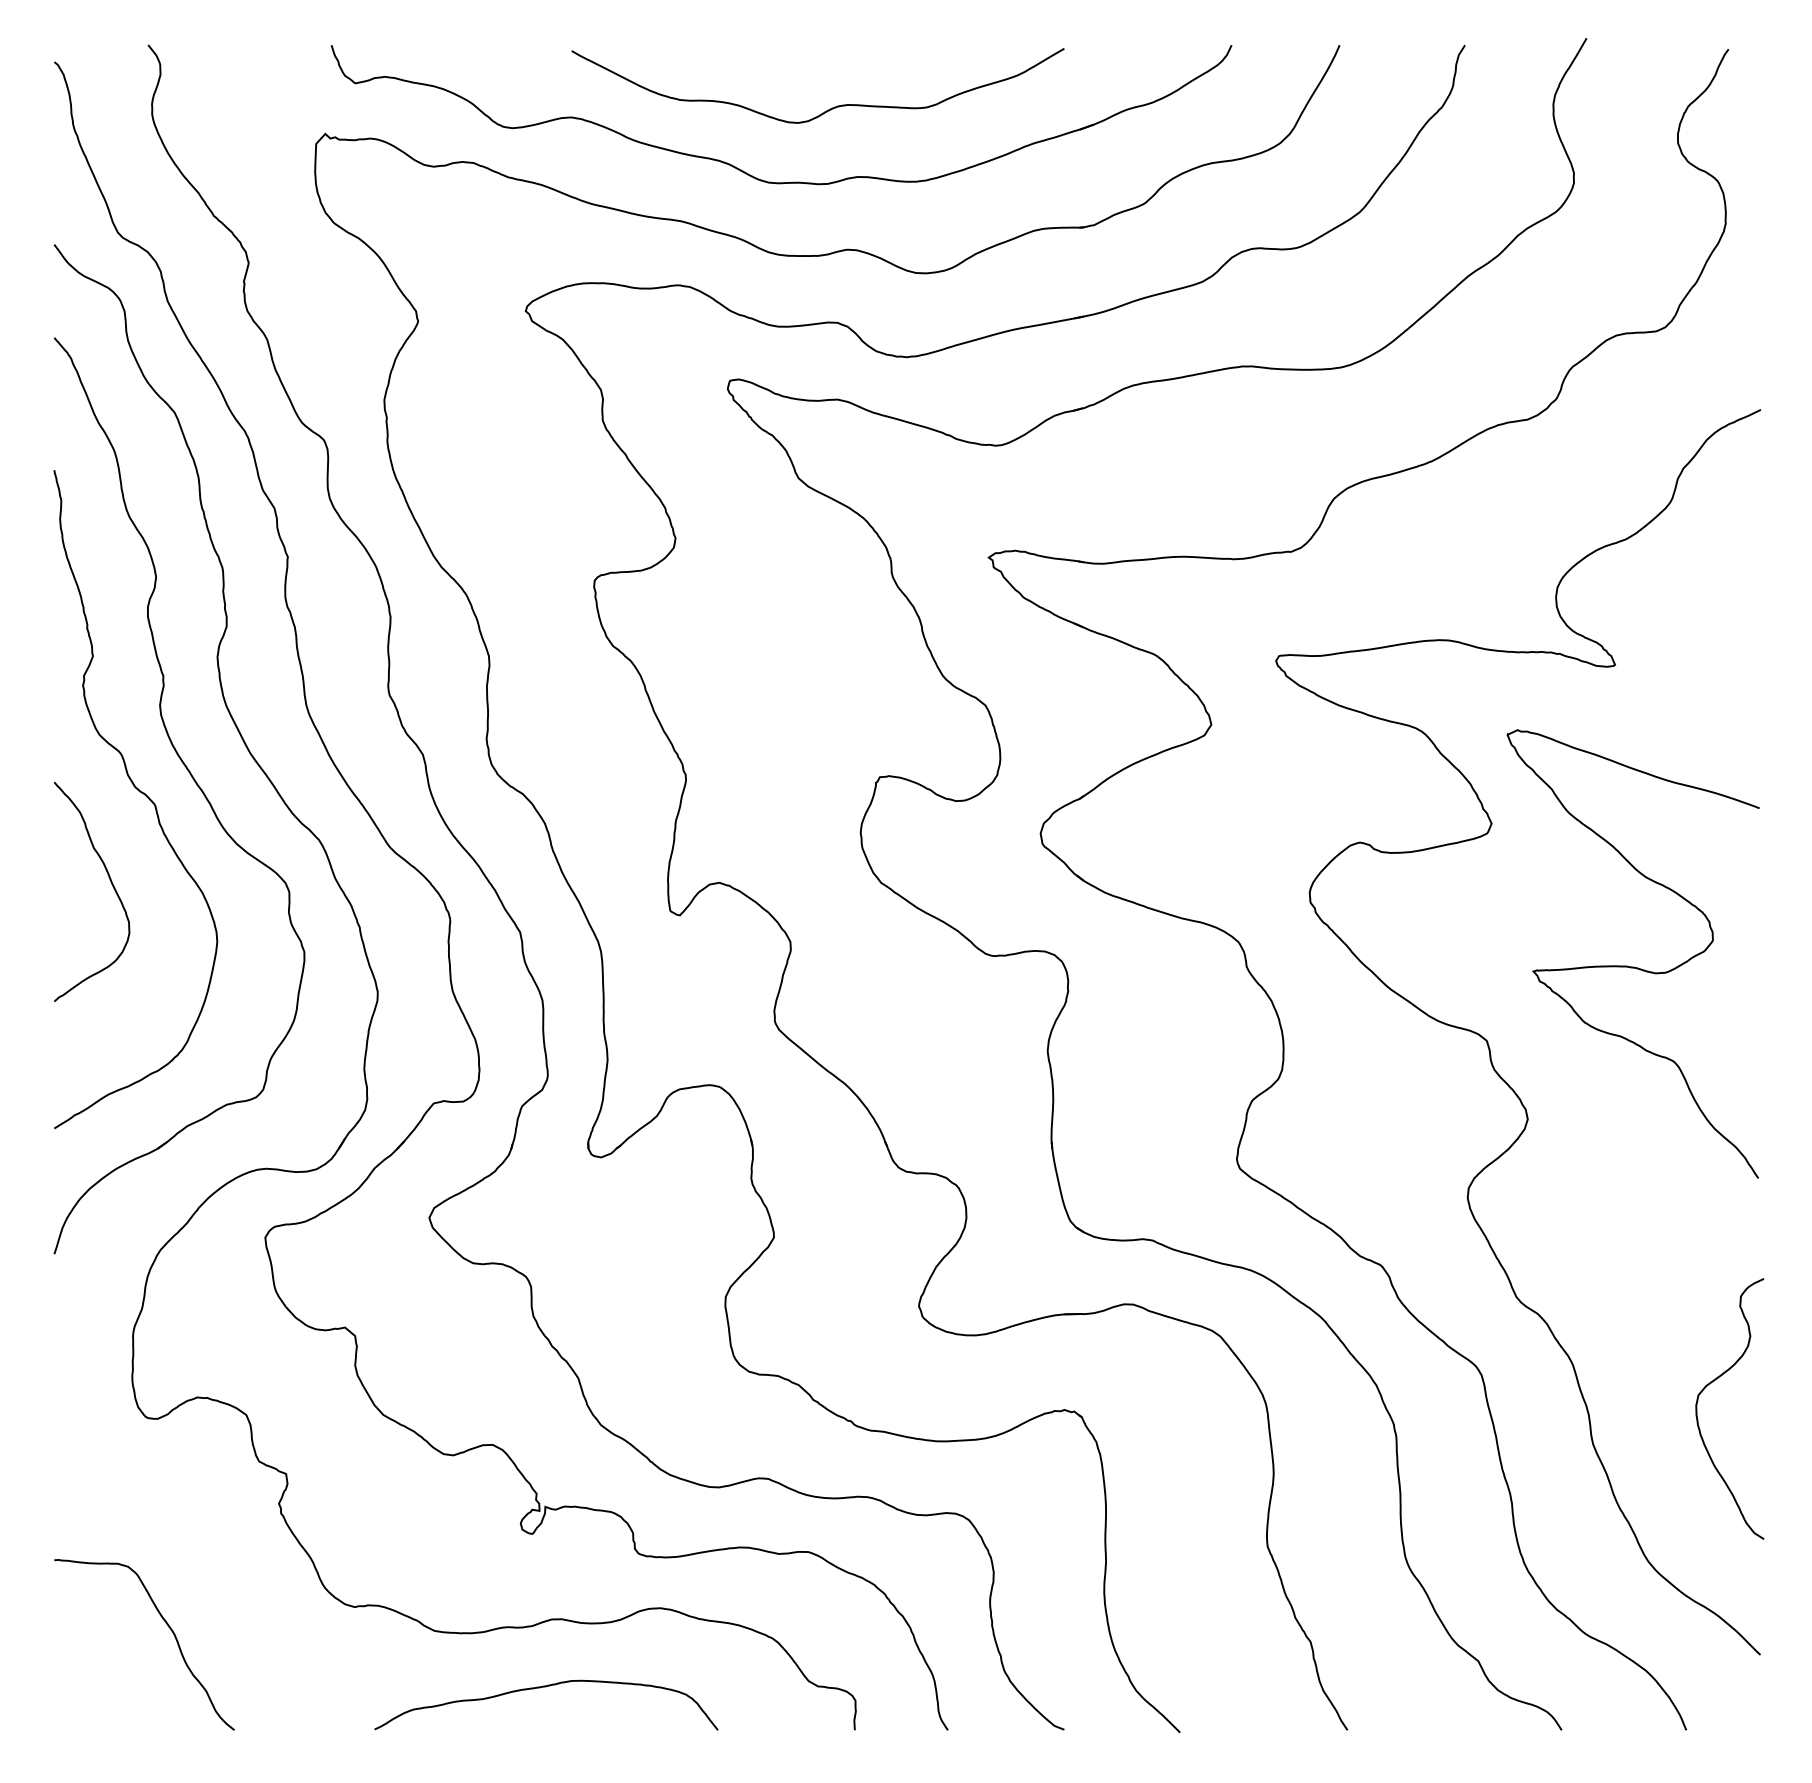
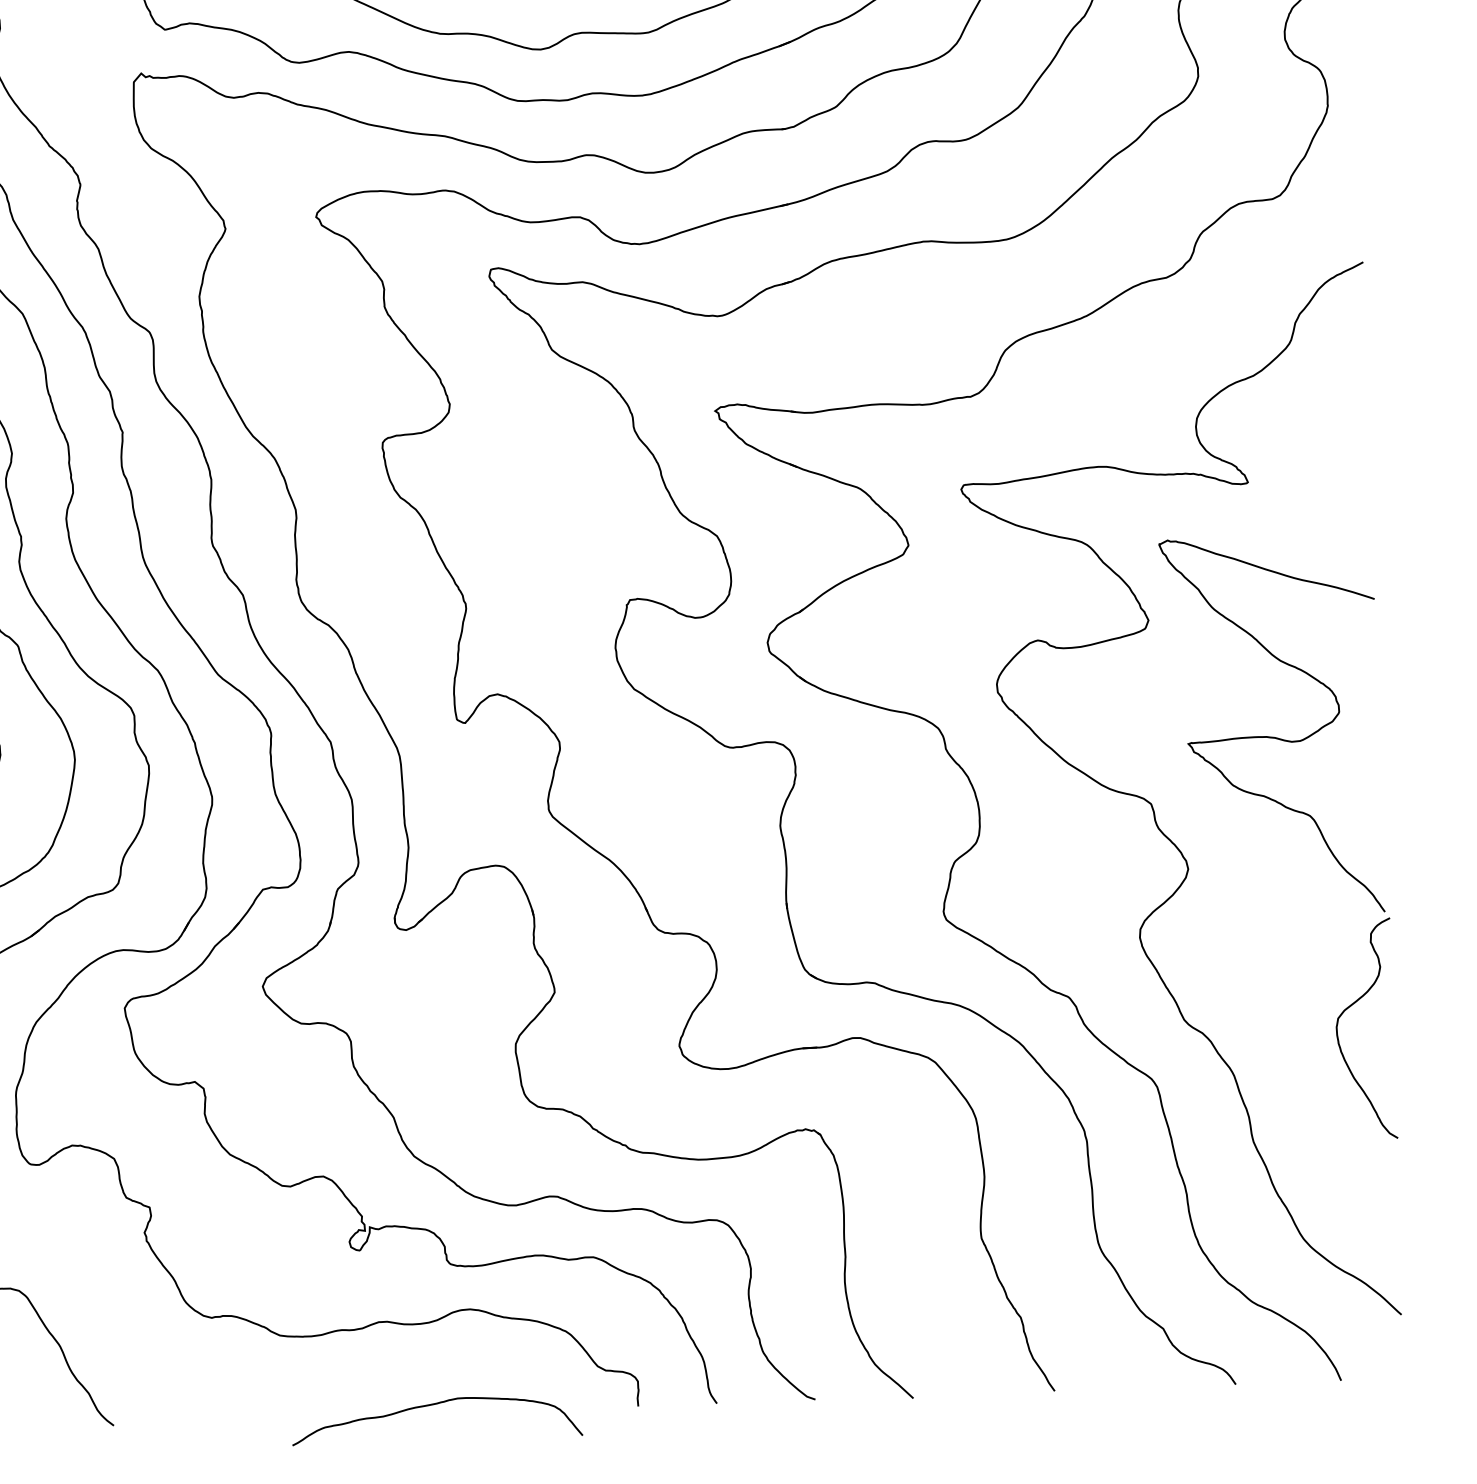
curve: (1710, 1384) -> (1348, 1009), moved
curve: (546, 1687) -> (436, 1404), moved

